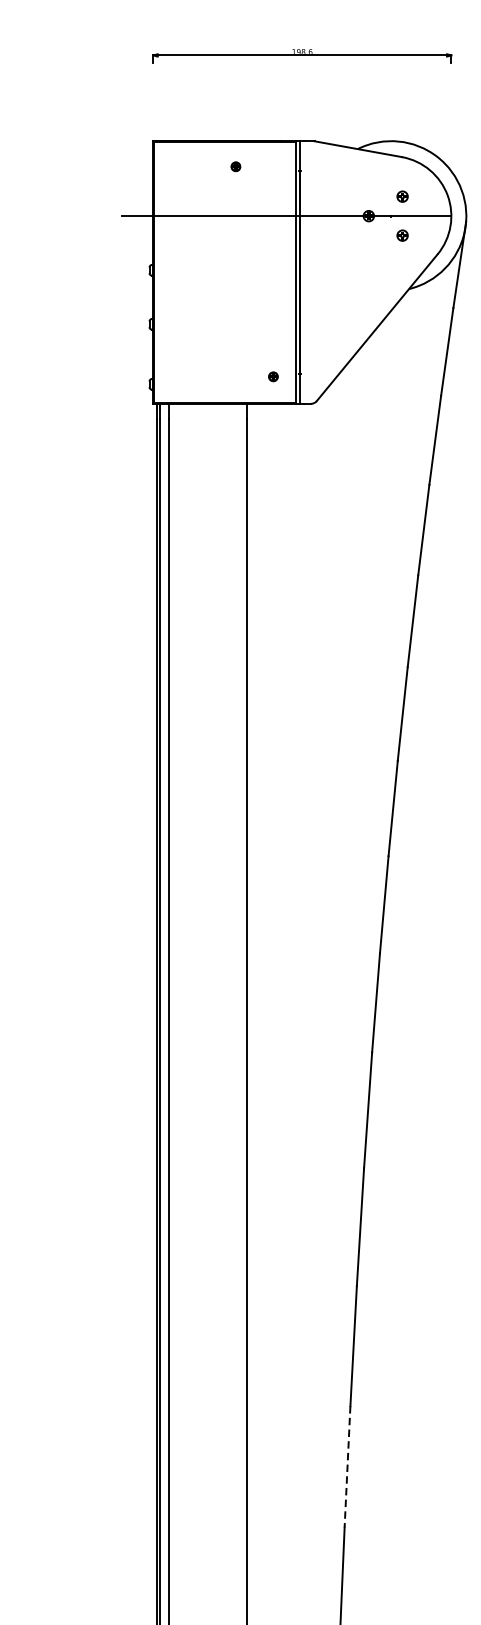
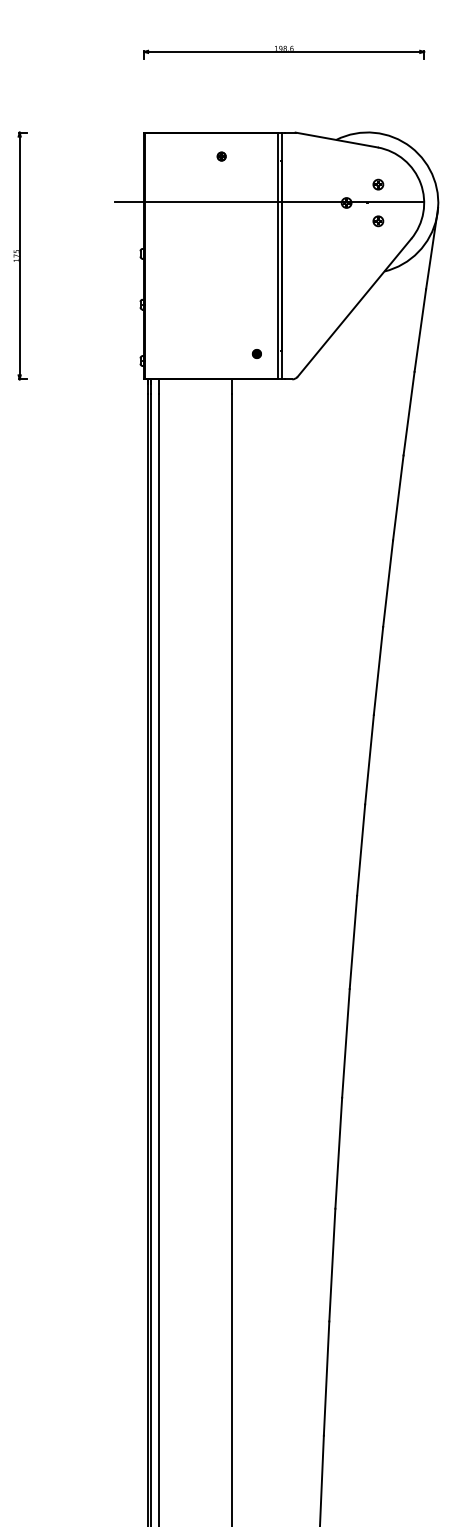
part: (21, 272) -> (20, 255), added
line: (347, 1467) -> (326, 1379), dashed -> solid

